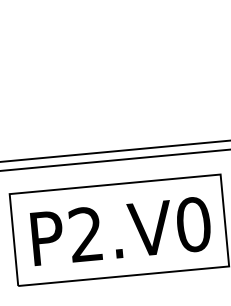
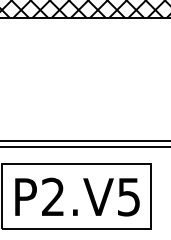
text: (192, 223) -> (128, 196), P2.V0 -> P2.V5

